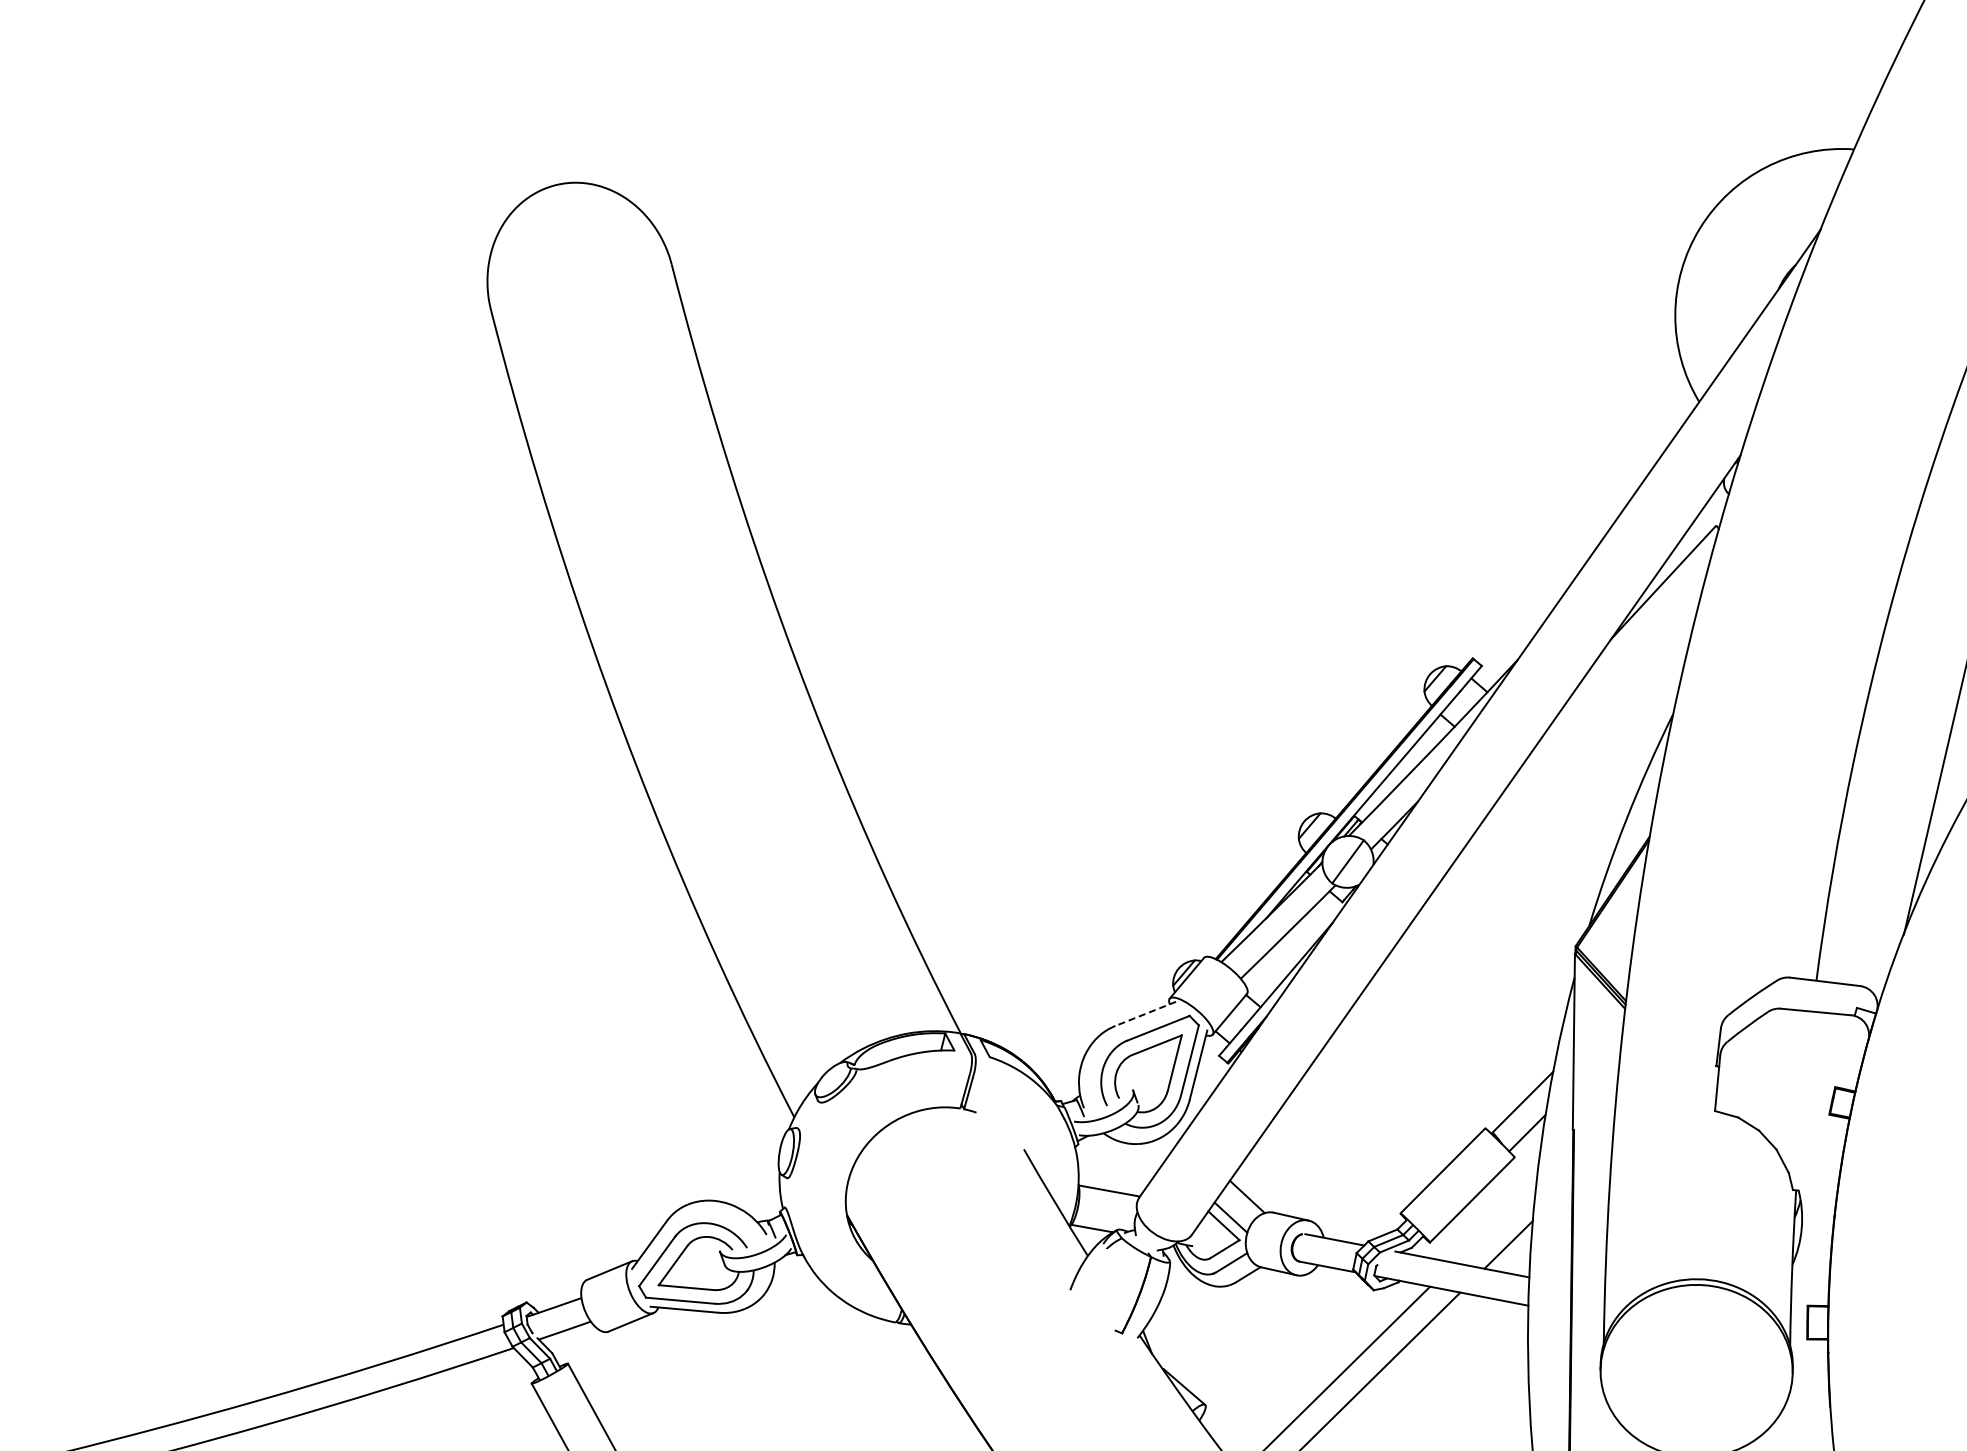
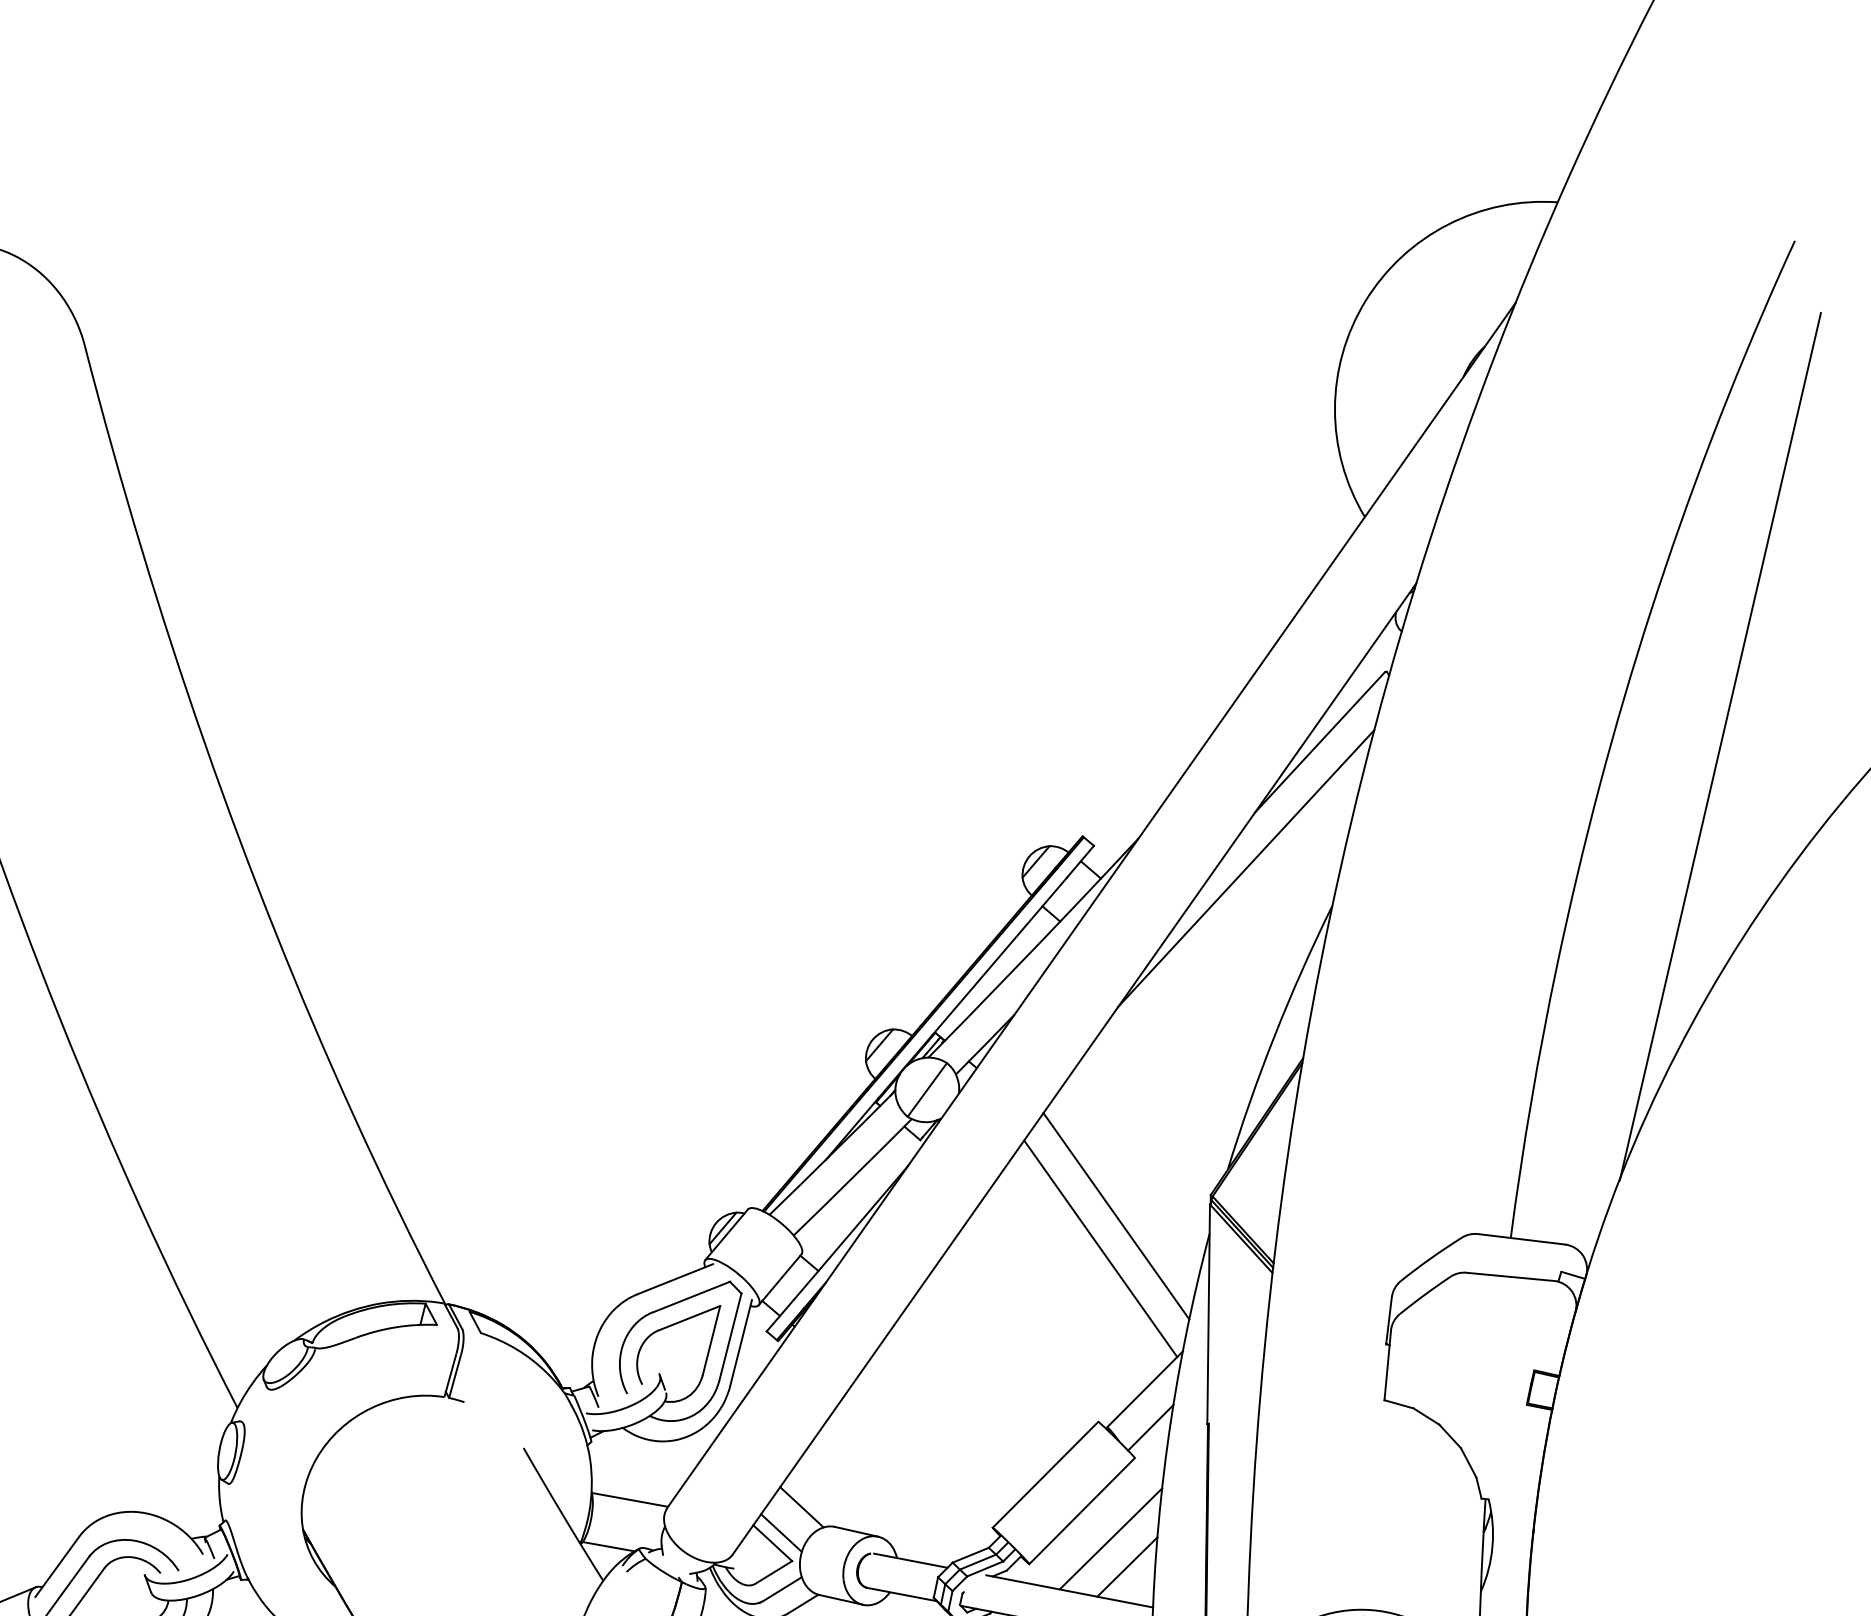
line: (1603, 684) -> (1245, 868), added
line: (1499, 963) -> (1115, 1216), added
line: (1486, 989) -> (1099, 1248), added
line: (1145, 1013) -> (675, 1278), dashed -> solid
line: (1495, 1221) -> (1111, 1537), added

